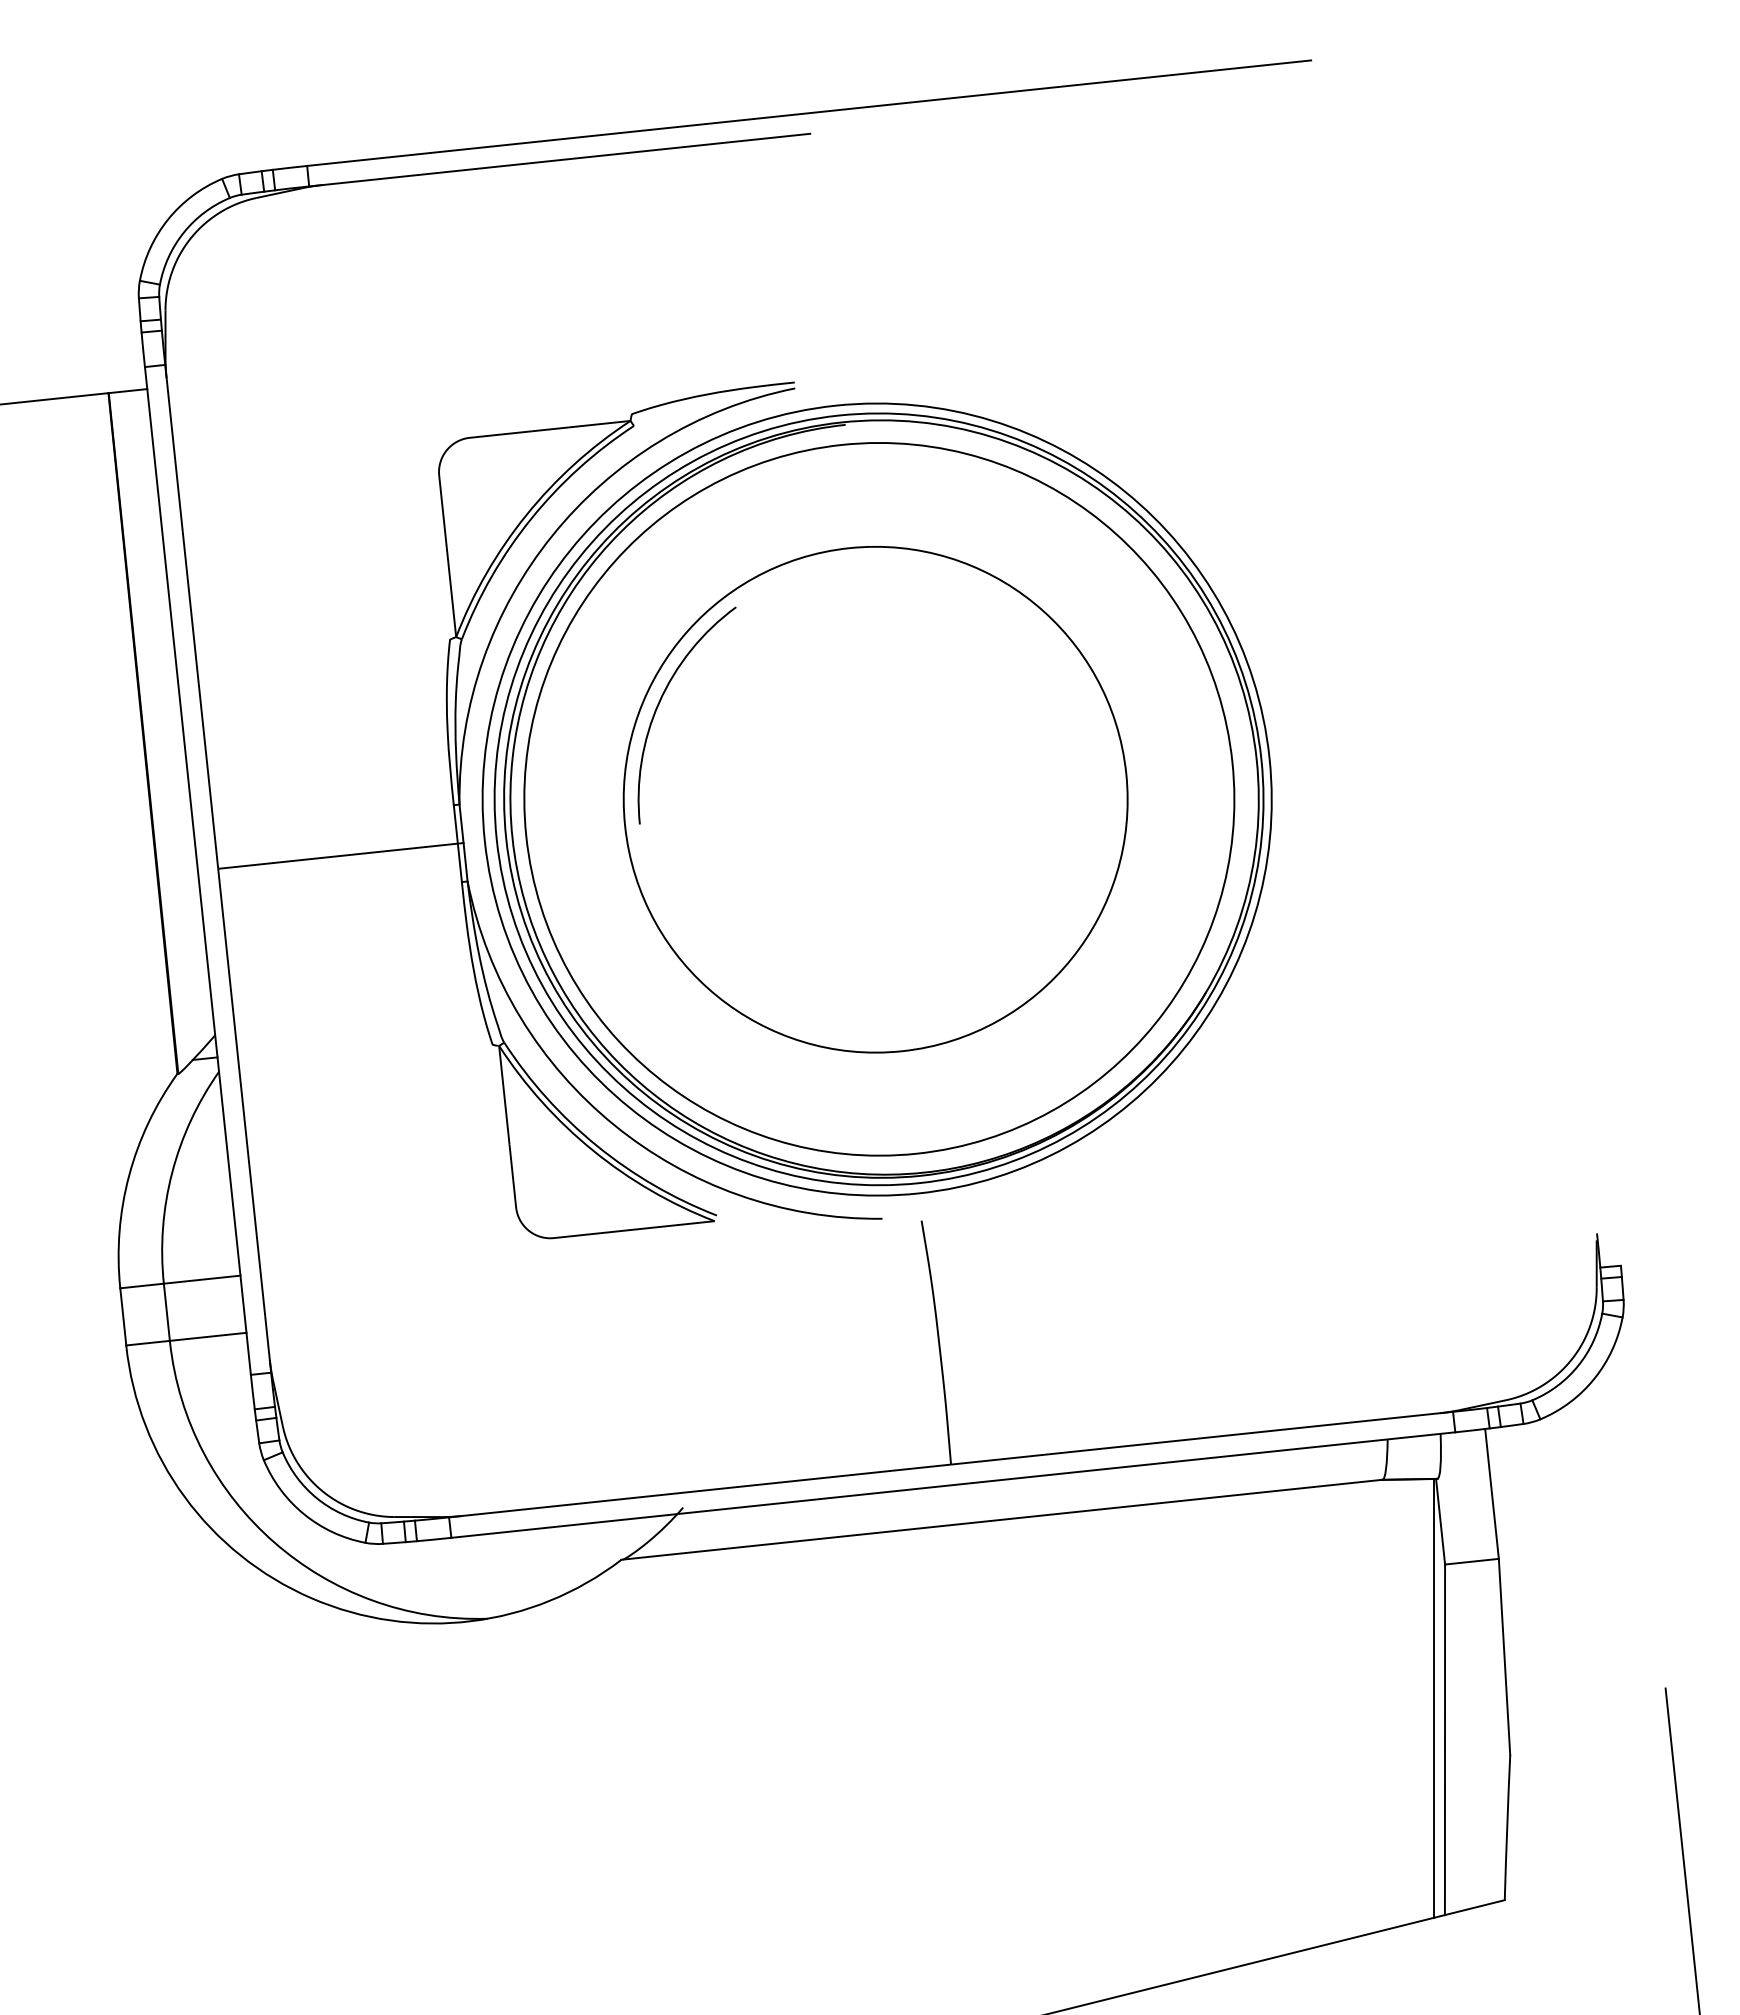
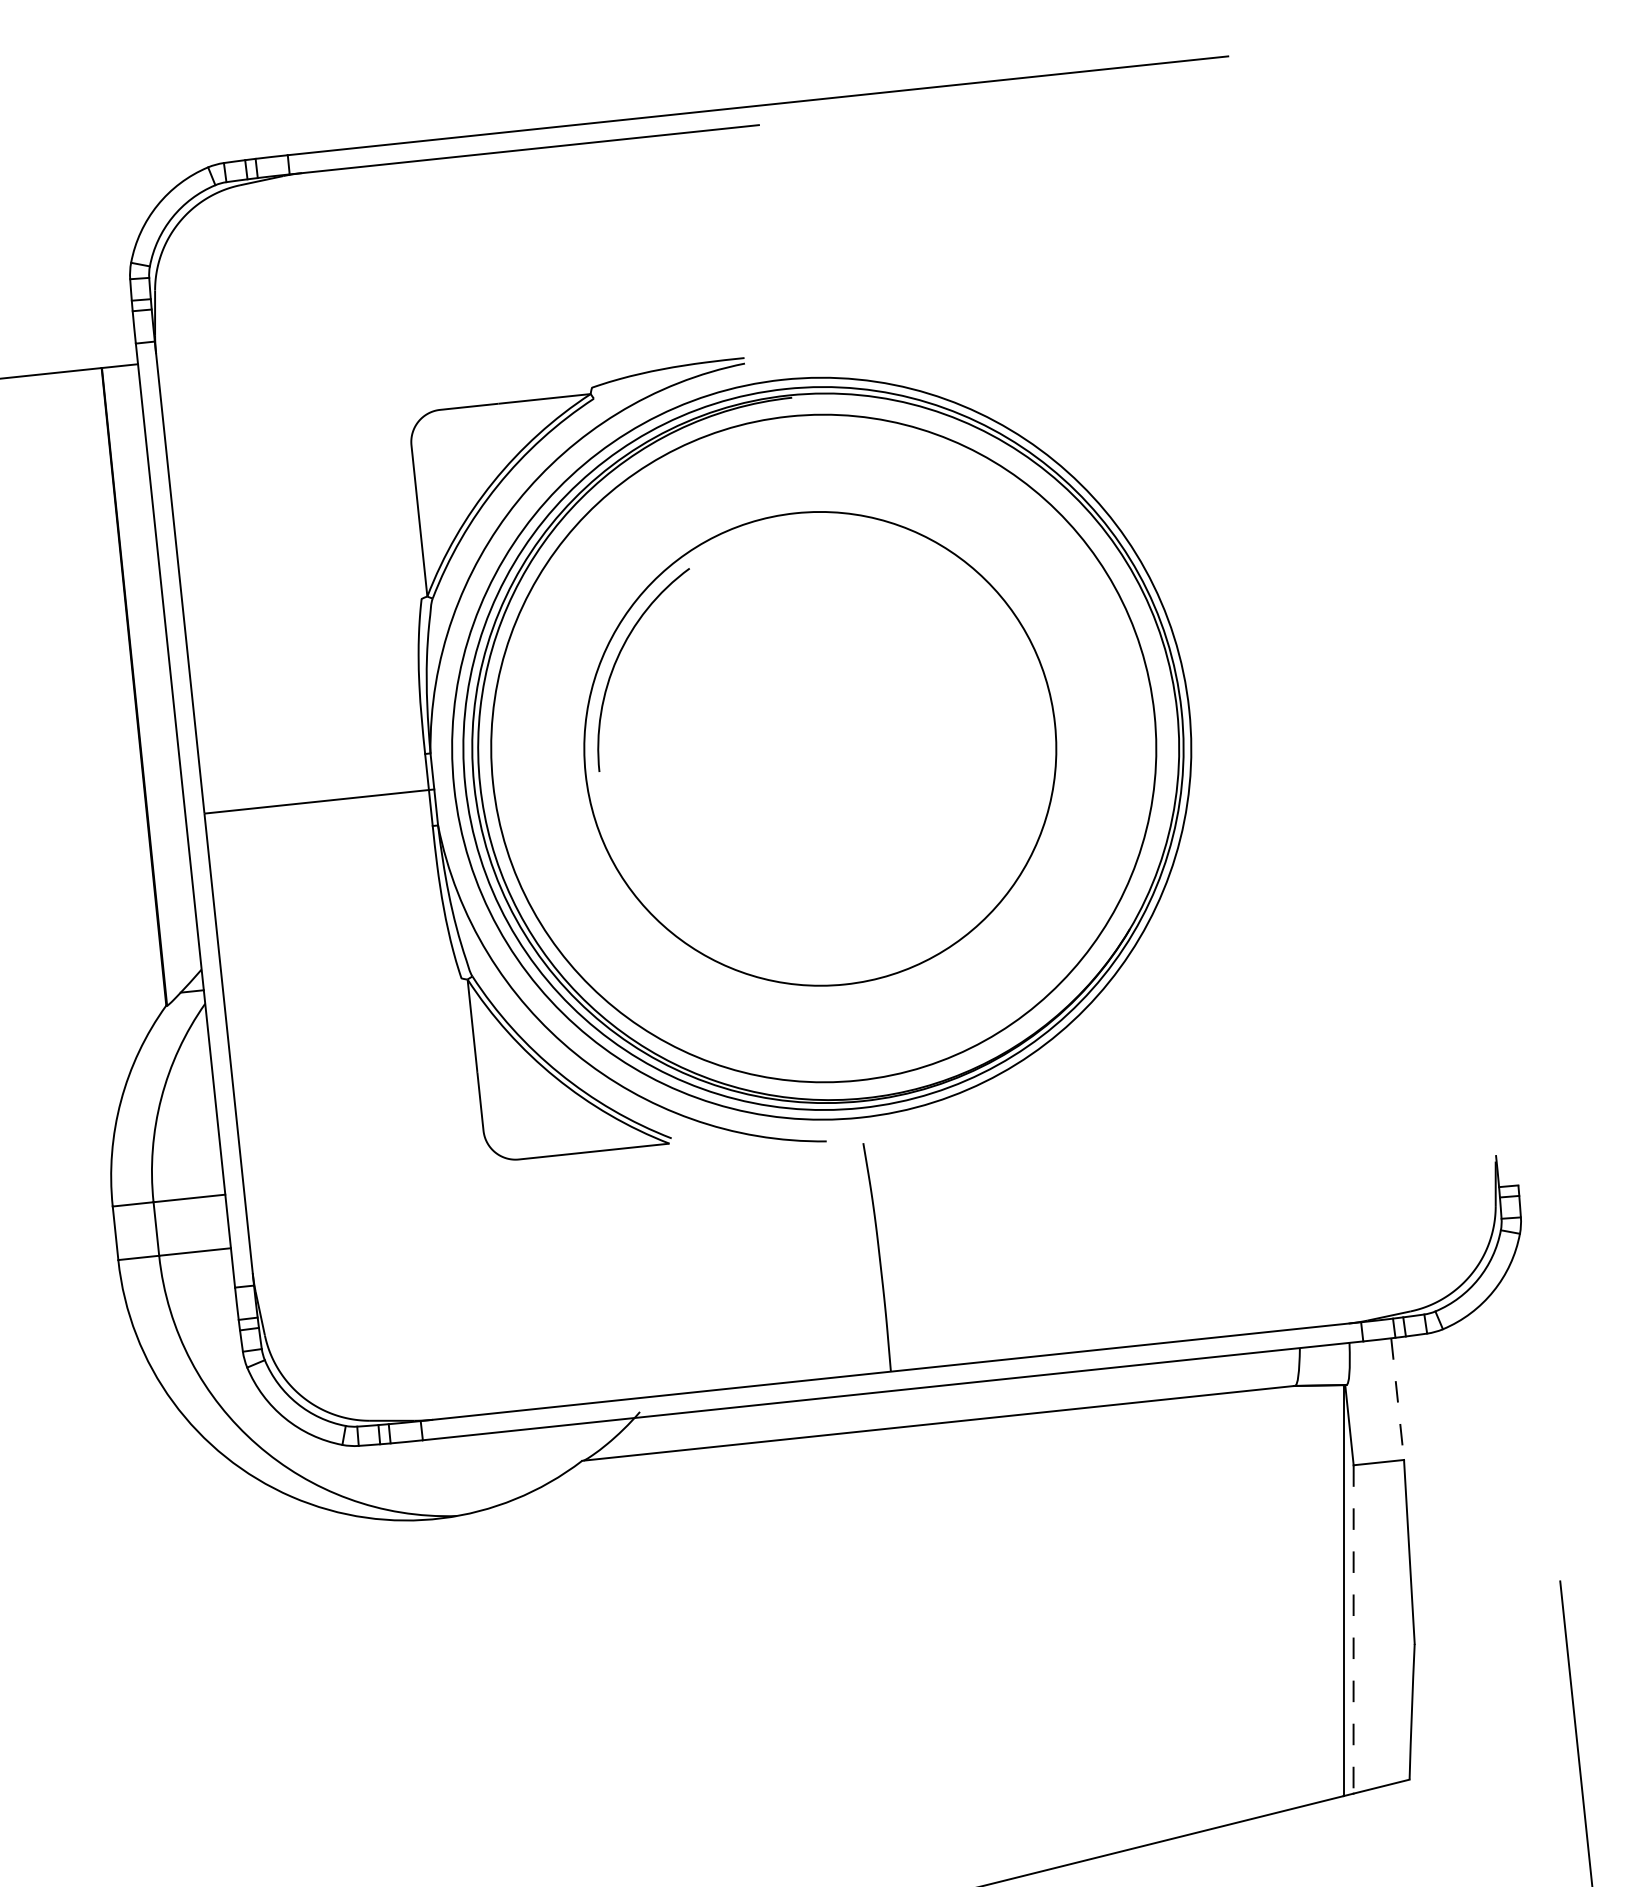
line: (1492, 1494) -> (1398, 1399), solid -> dashed
line: (1445, 1740) -> (1354, 1630), solid -> dashed

